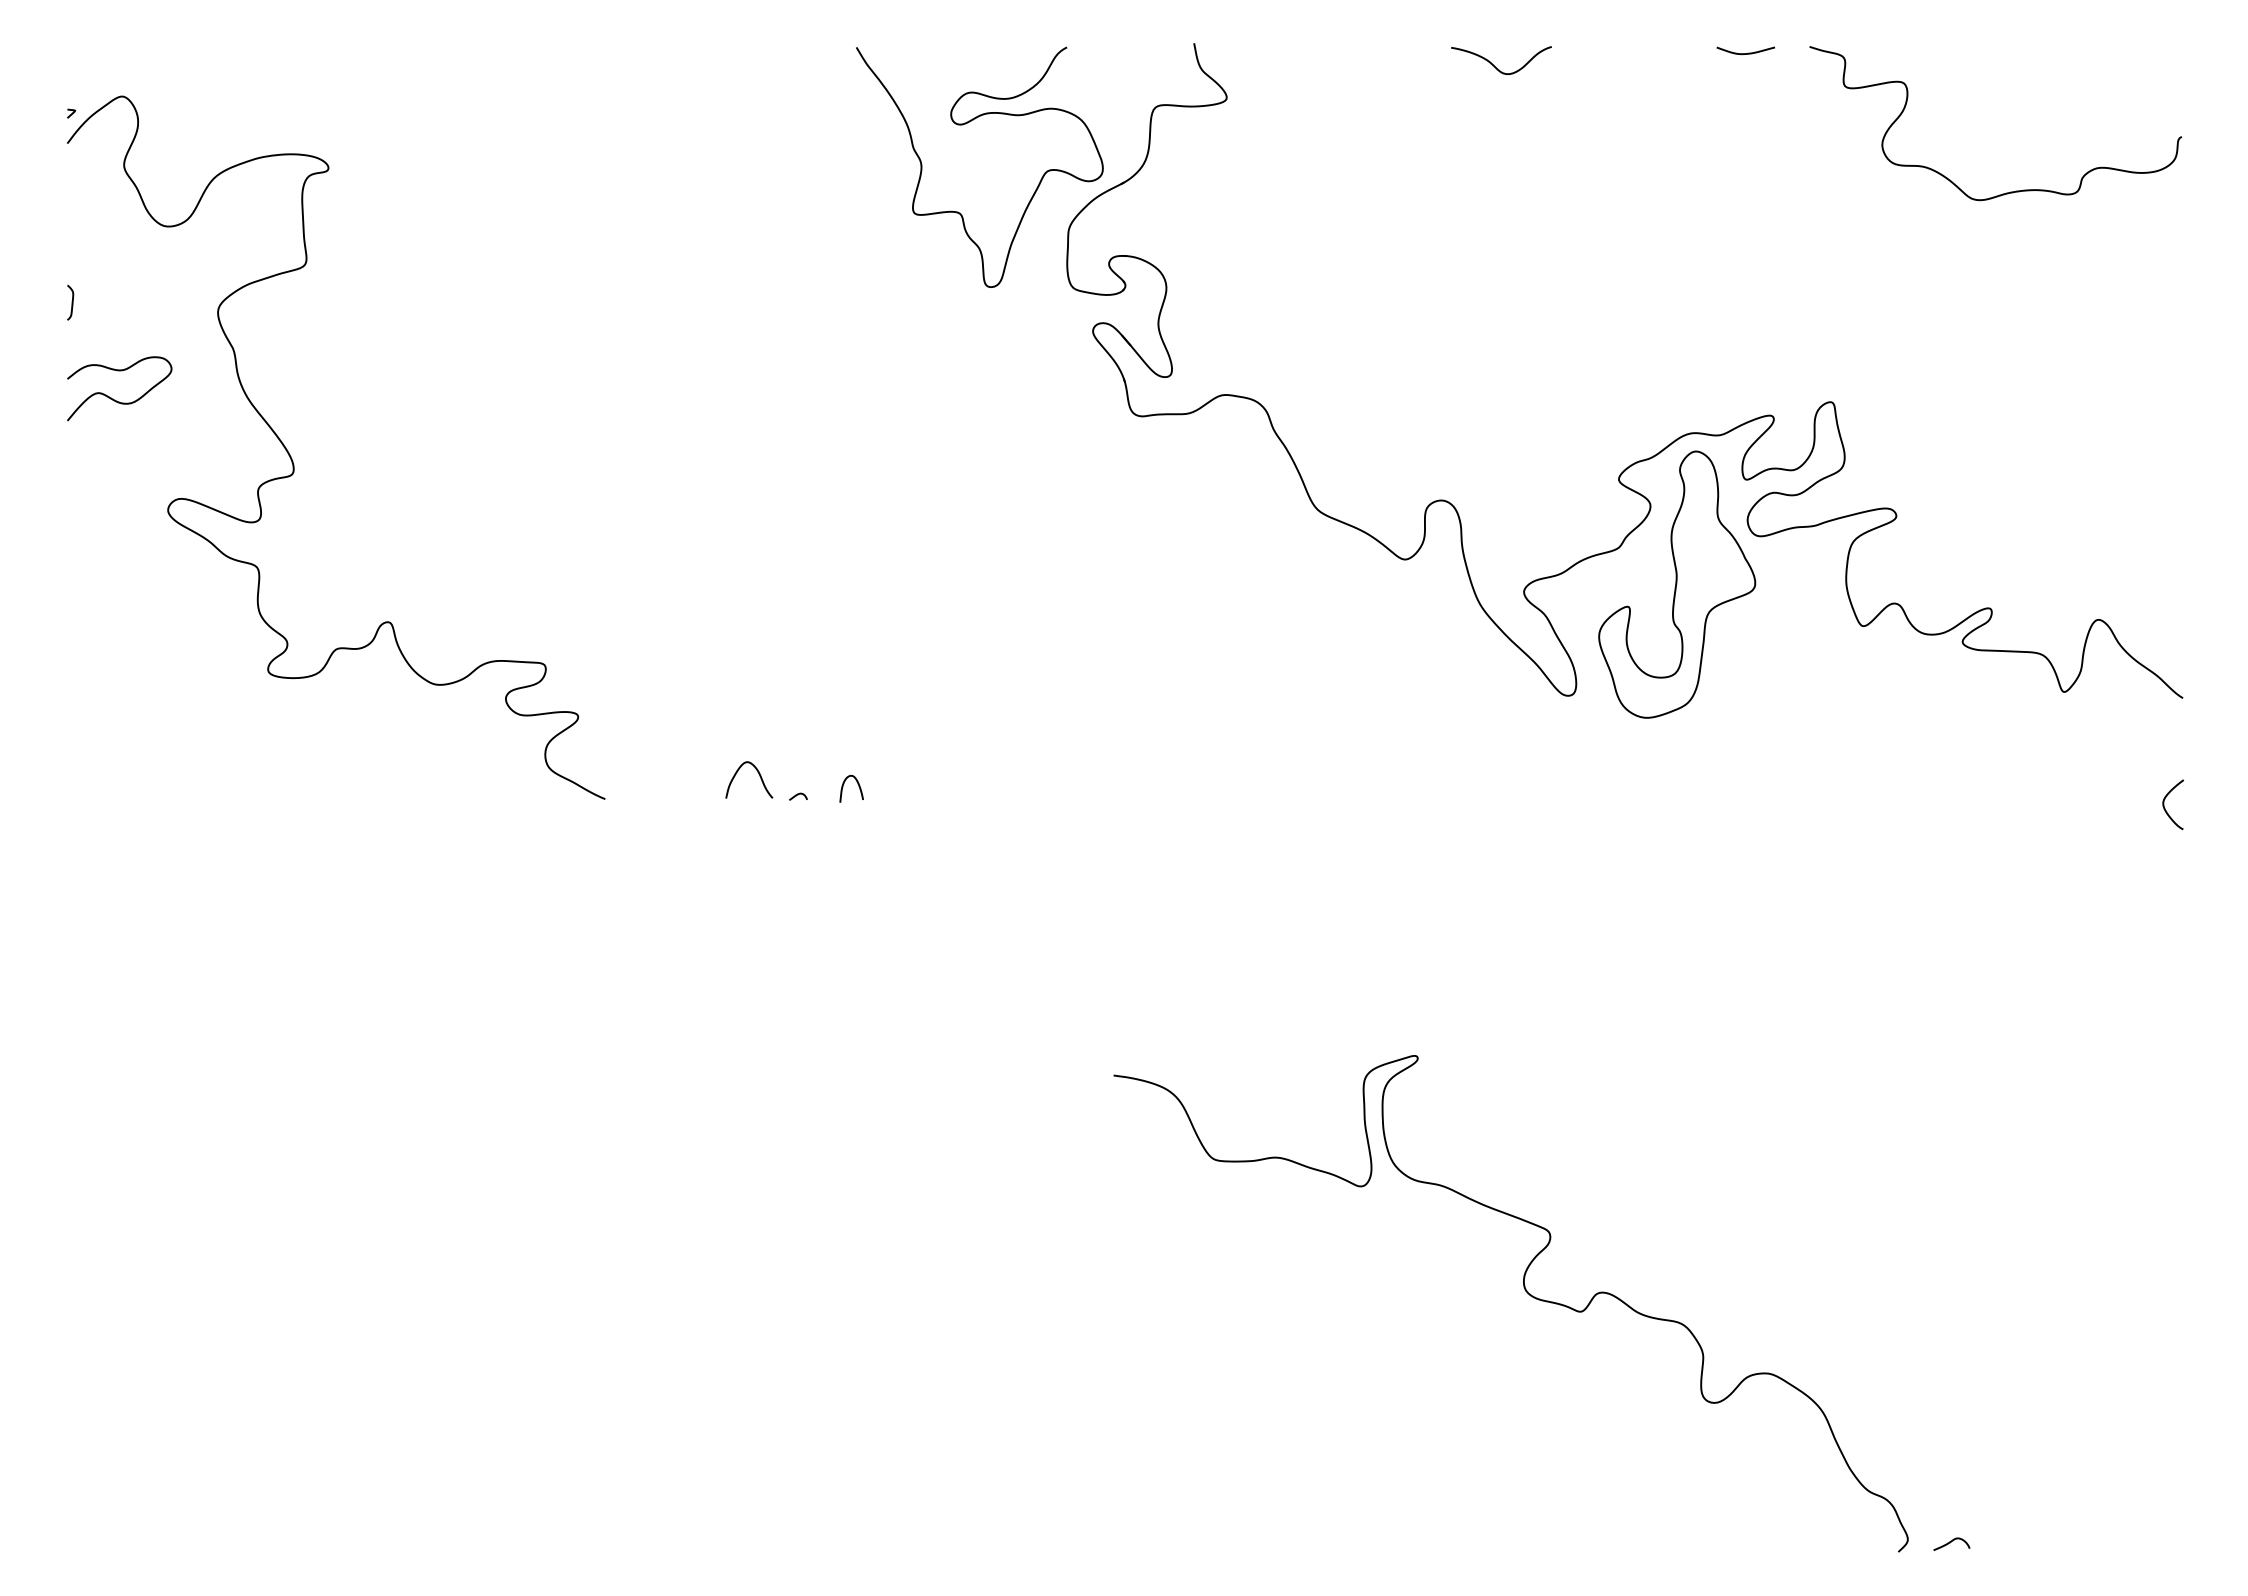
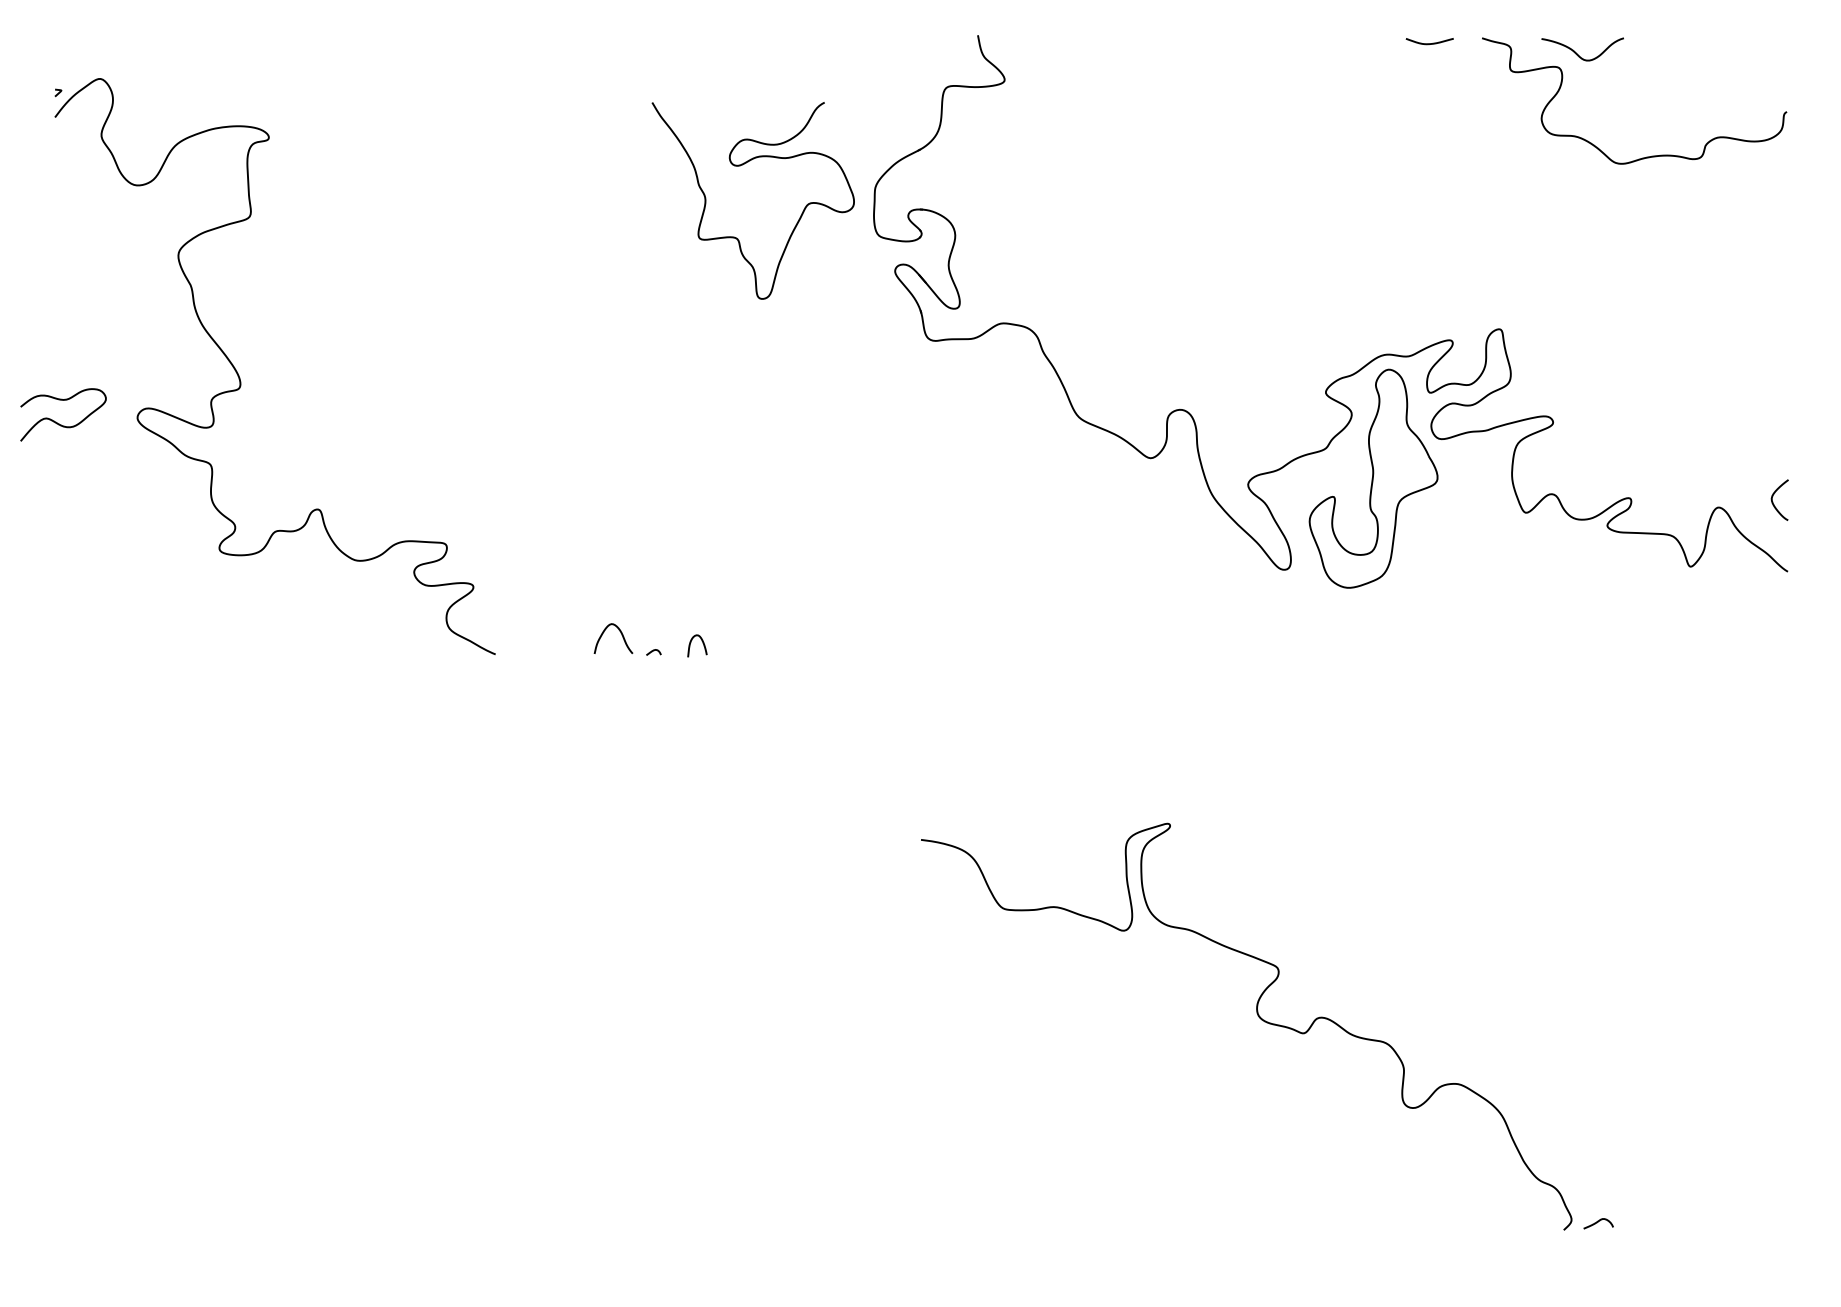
curve: (1495, 66) -> (1577, 54), moved
curve: (965, 124) -> (741, 165), moved
curve: (71, 302) -> (58, 247), removed
curve: (113, 398) -> (58, 422), moved
curve: (2165, 808) -> (1773, 503), moved
curve: (1525, 1291) -> (1258, 1016), moved
curve: (1951, 1542) -> (1598, 1222), moved

